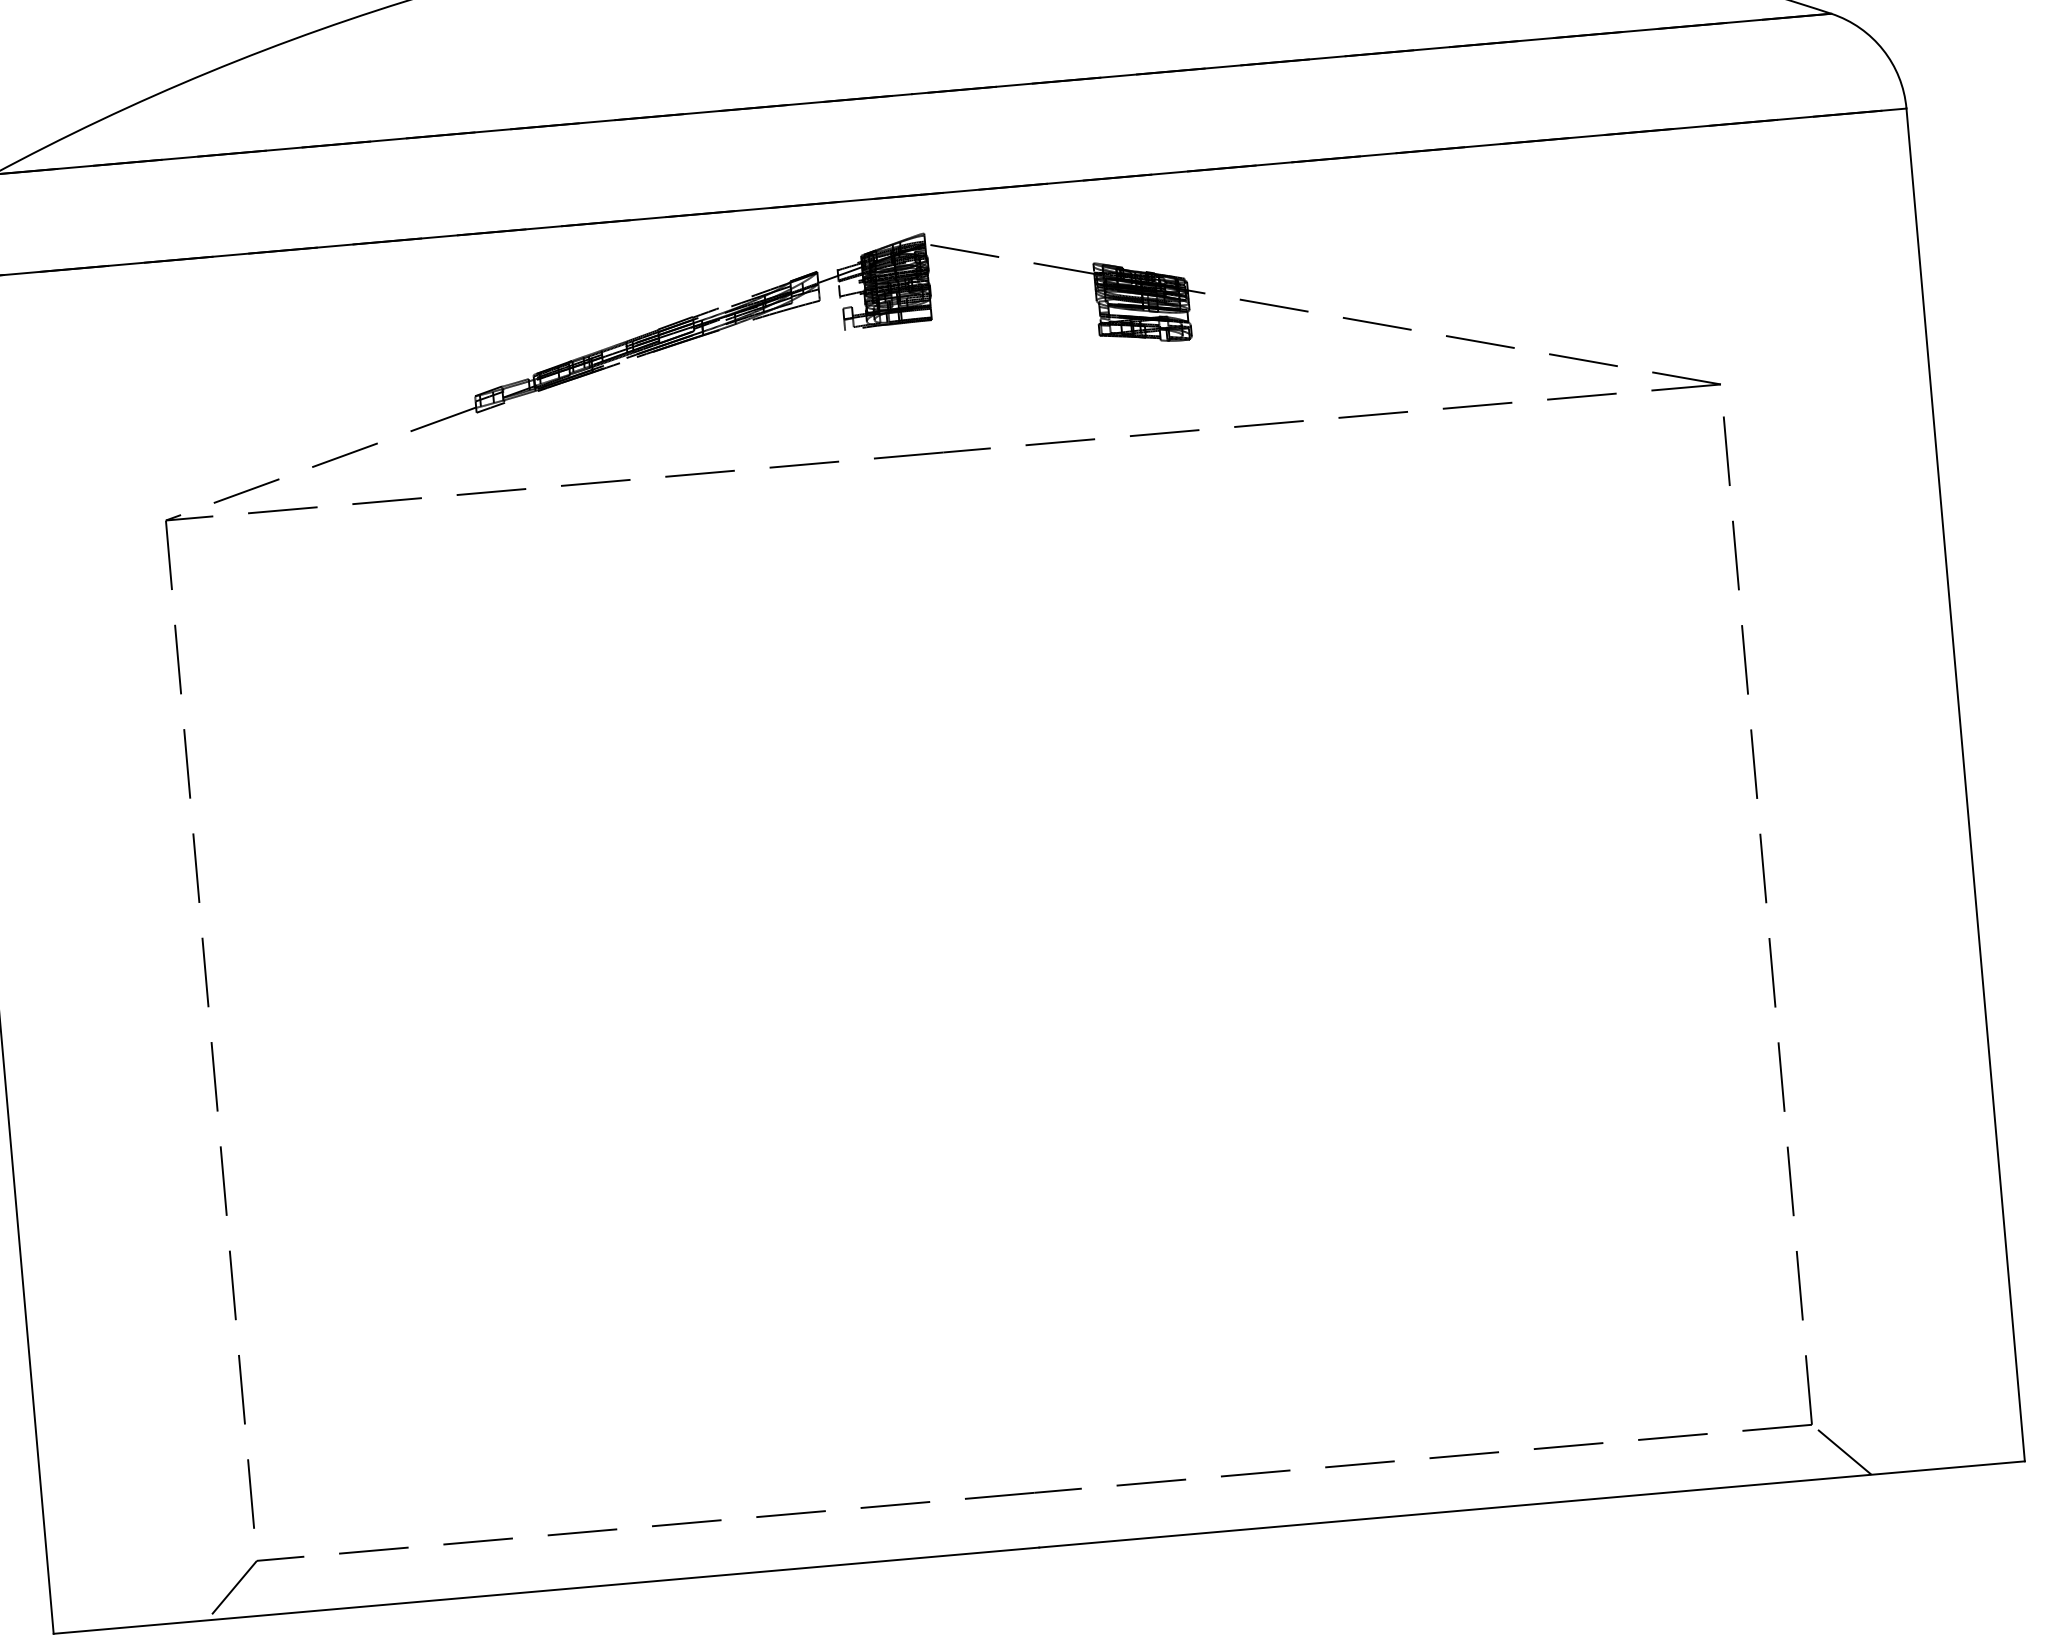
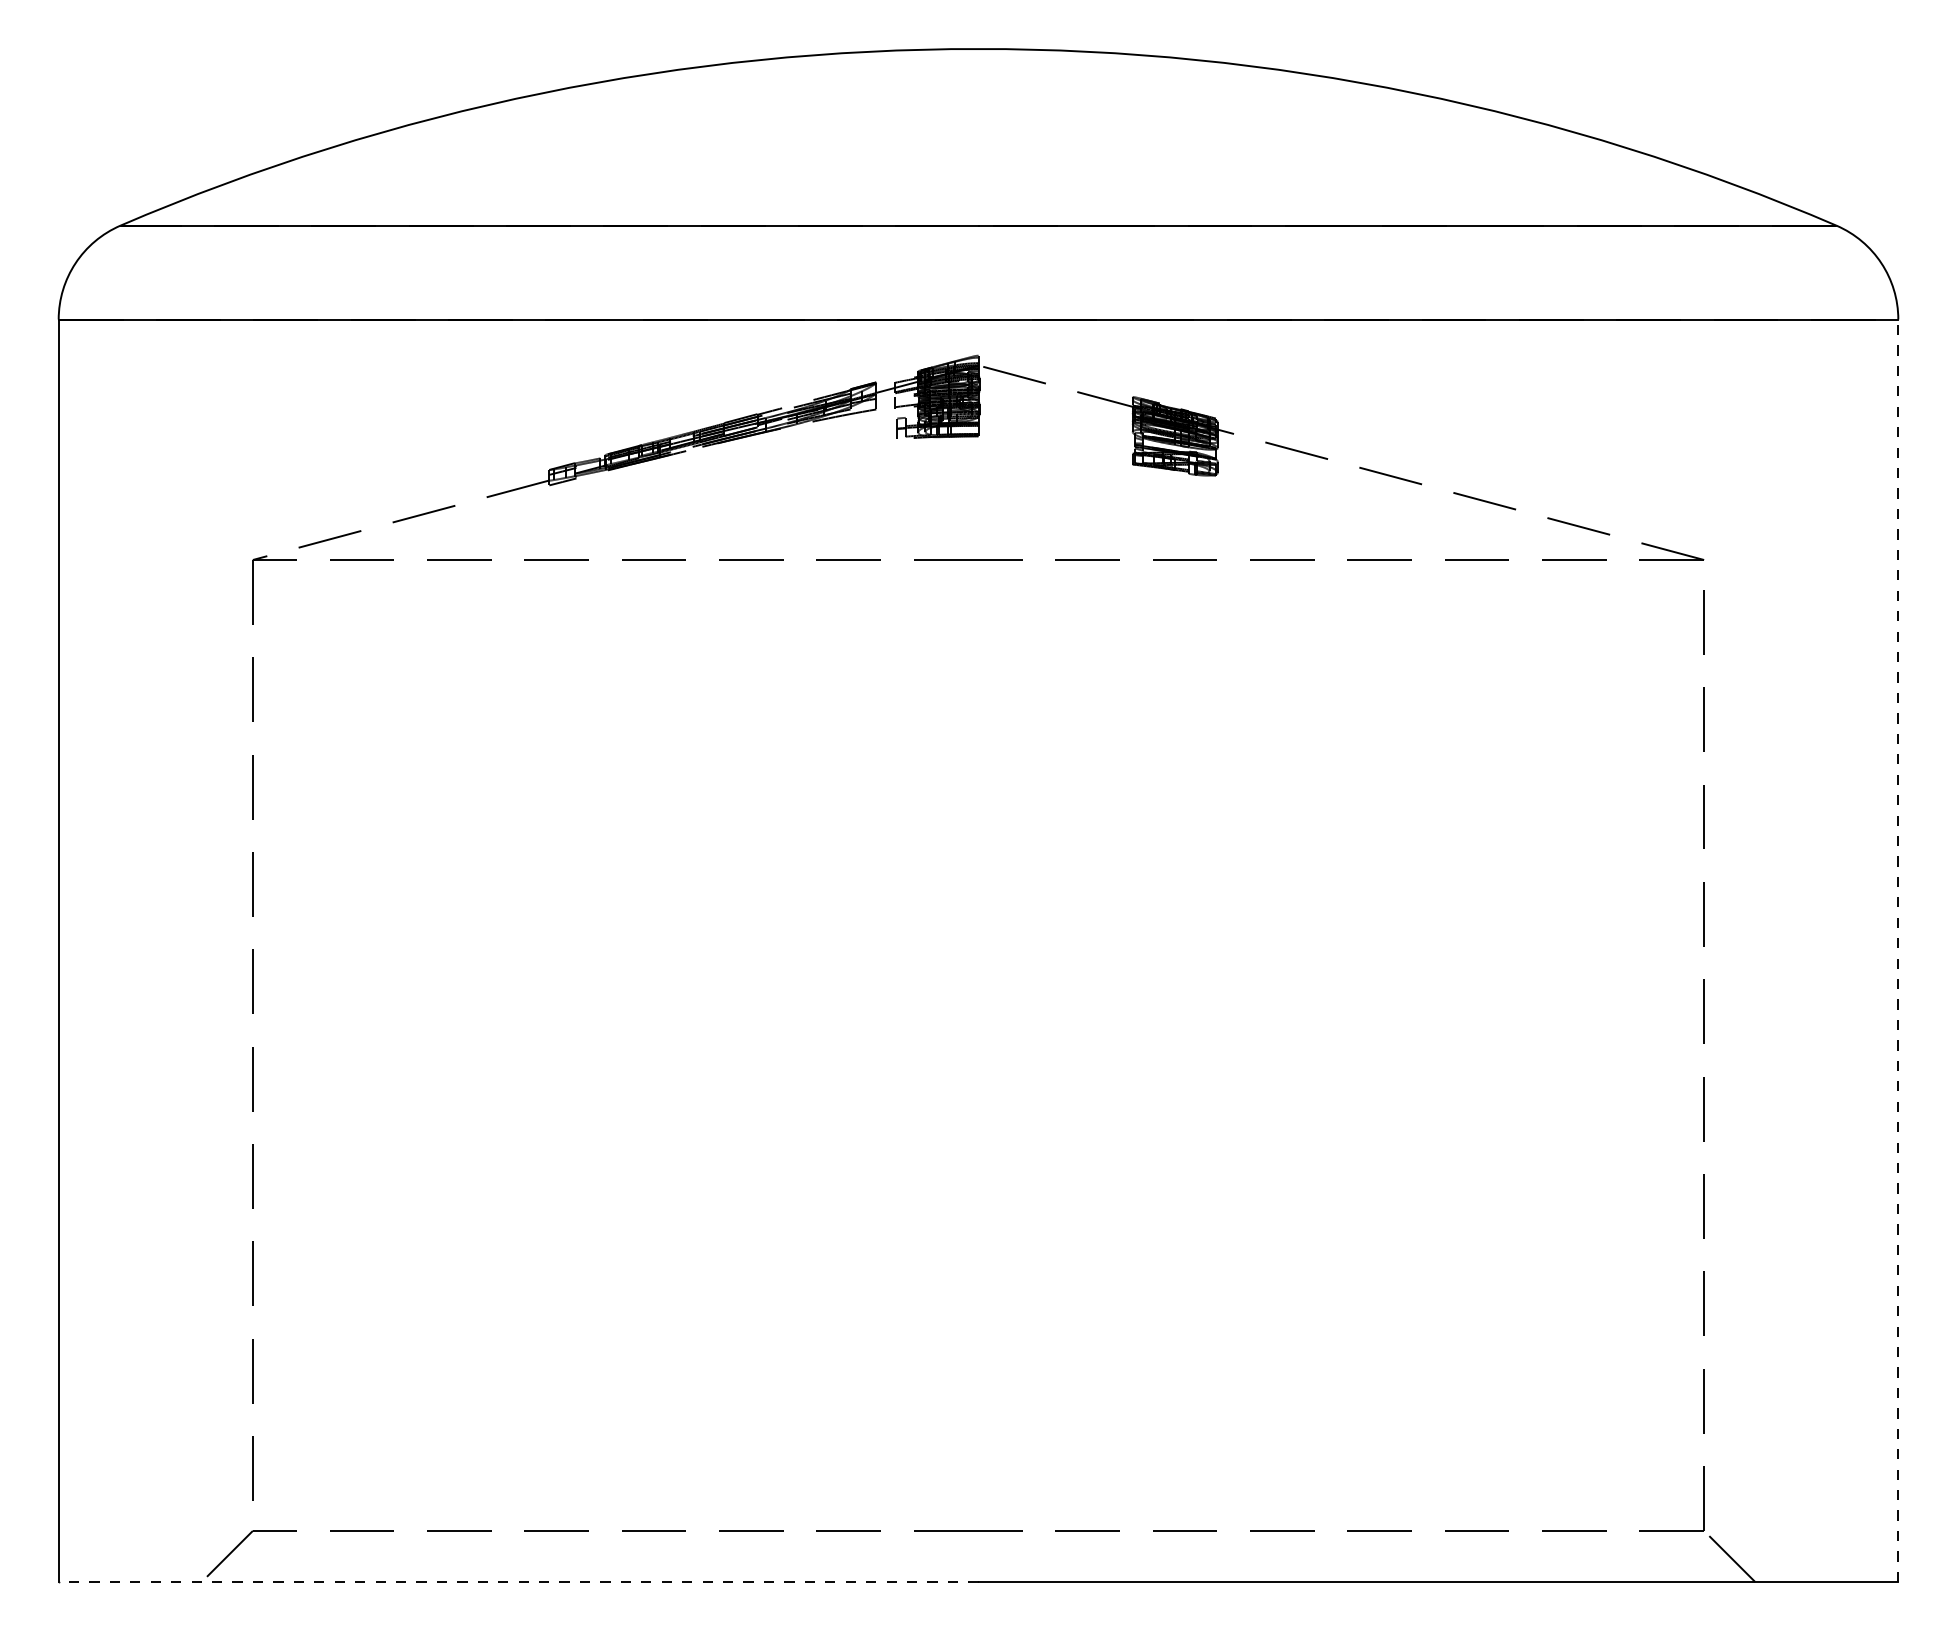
line: (1965, 784) -> (1898, 950), solid -> dashed
line: (546, 1591) -> (518, 1582), solid -> dashed

